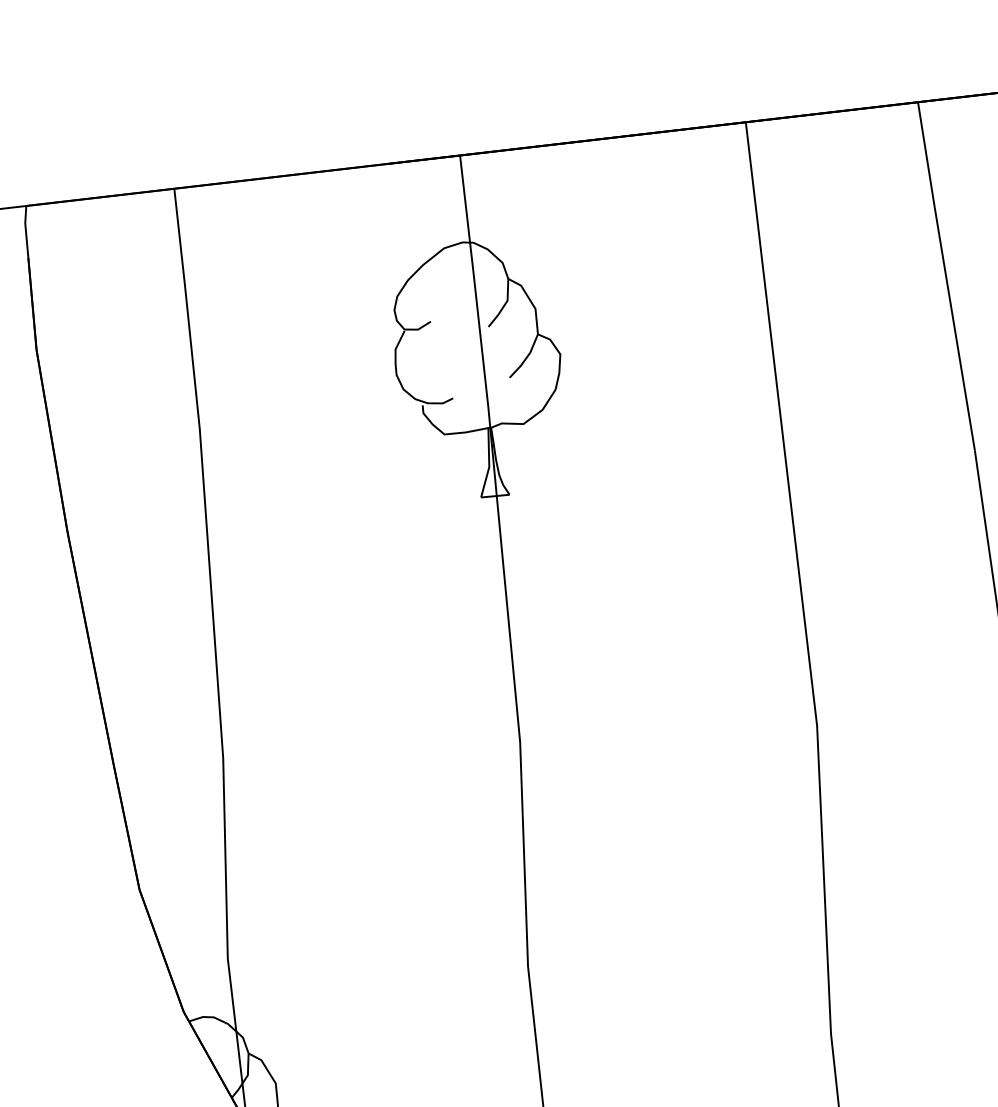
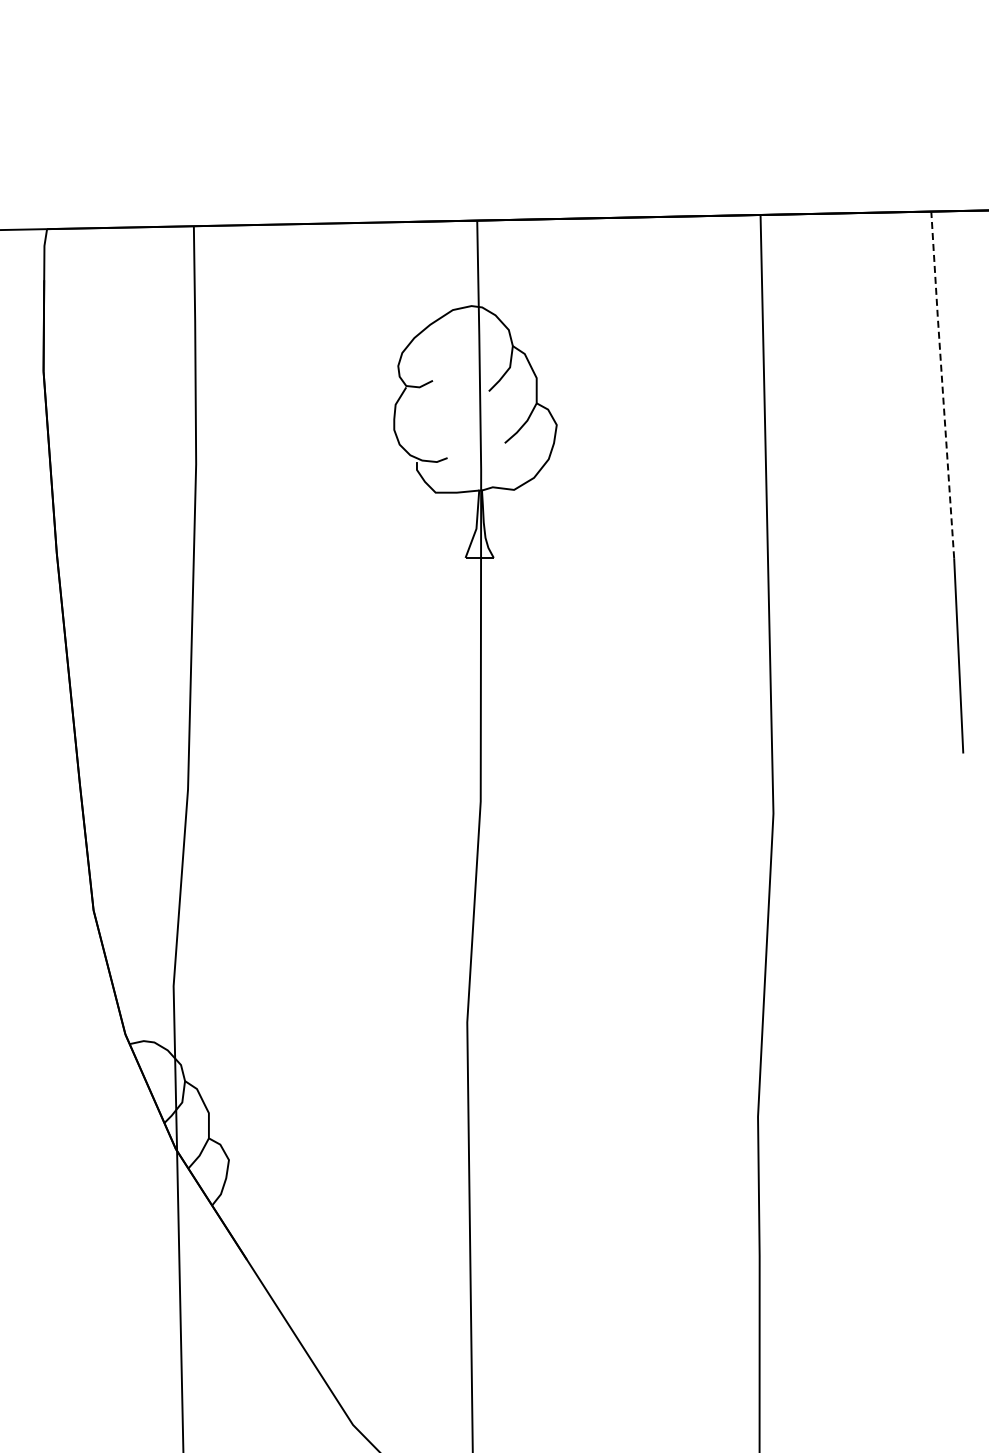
line: (946, 275) -> (942, 384), solid -> dashed

